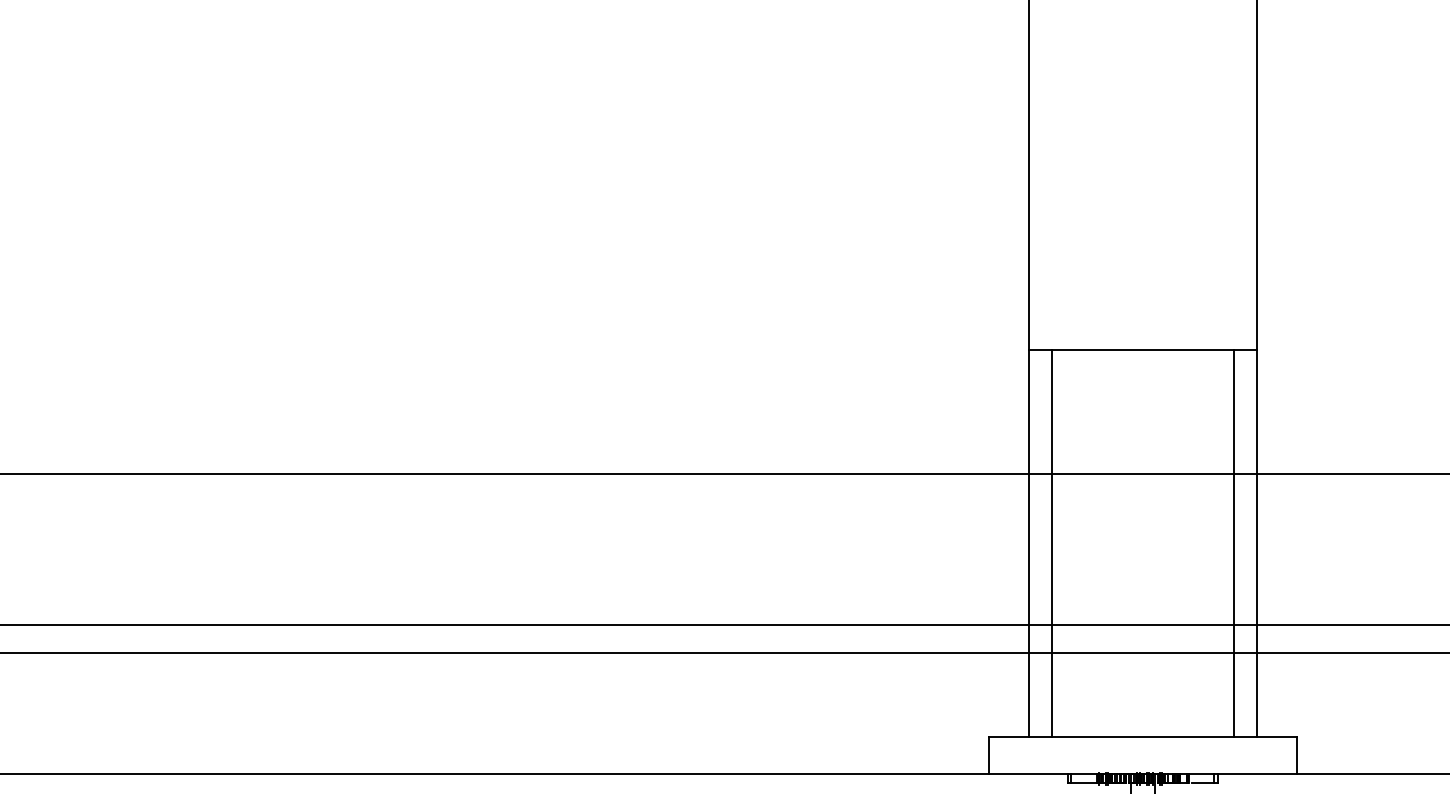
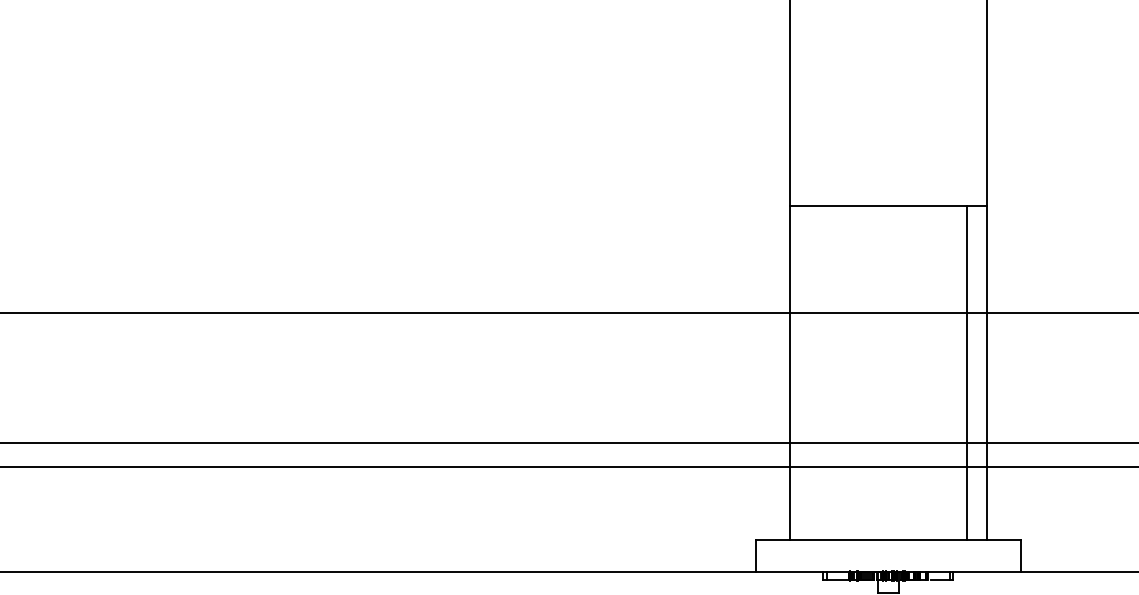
line: (1051, 543) -> (809, 373), removed

